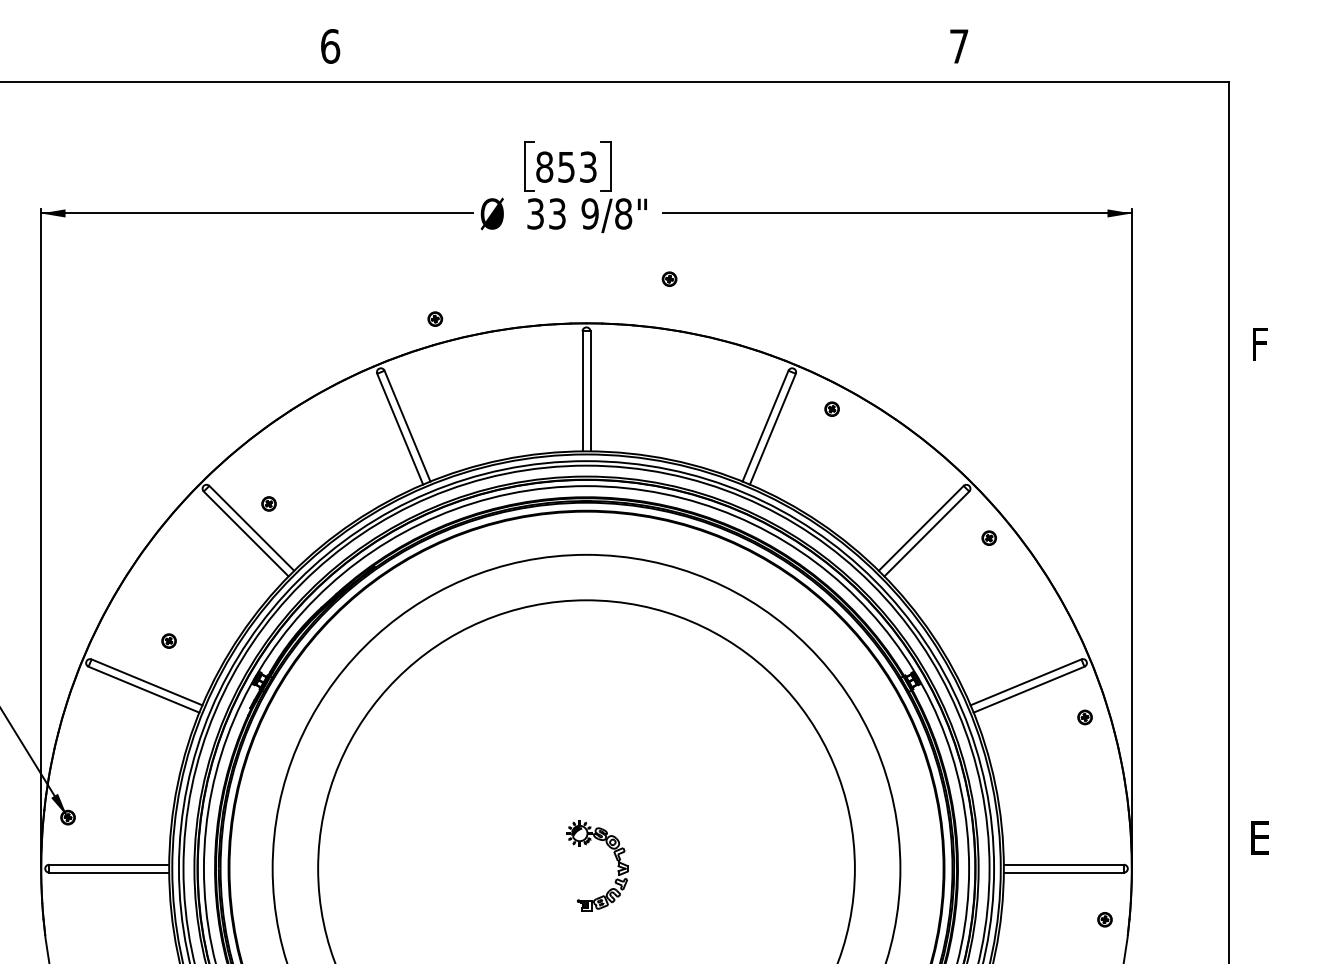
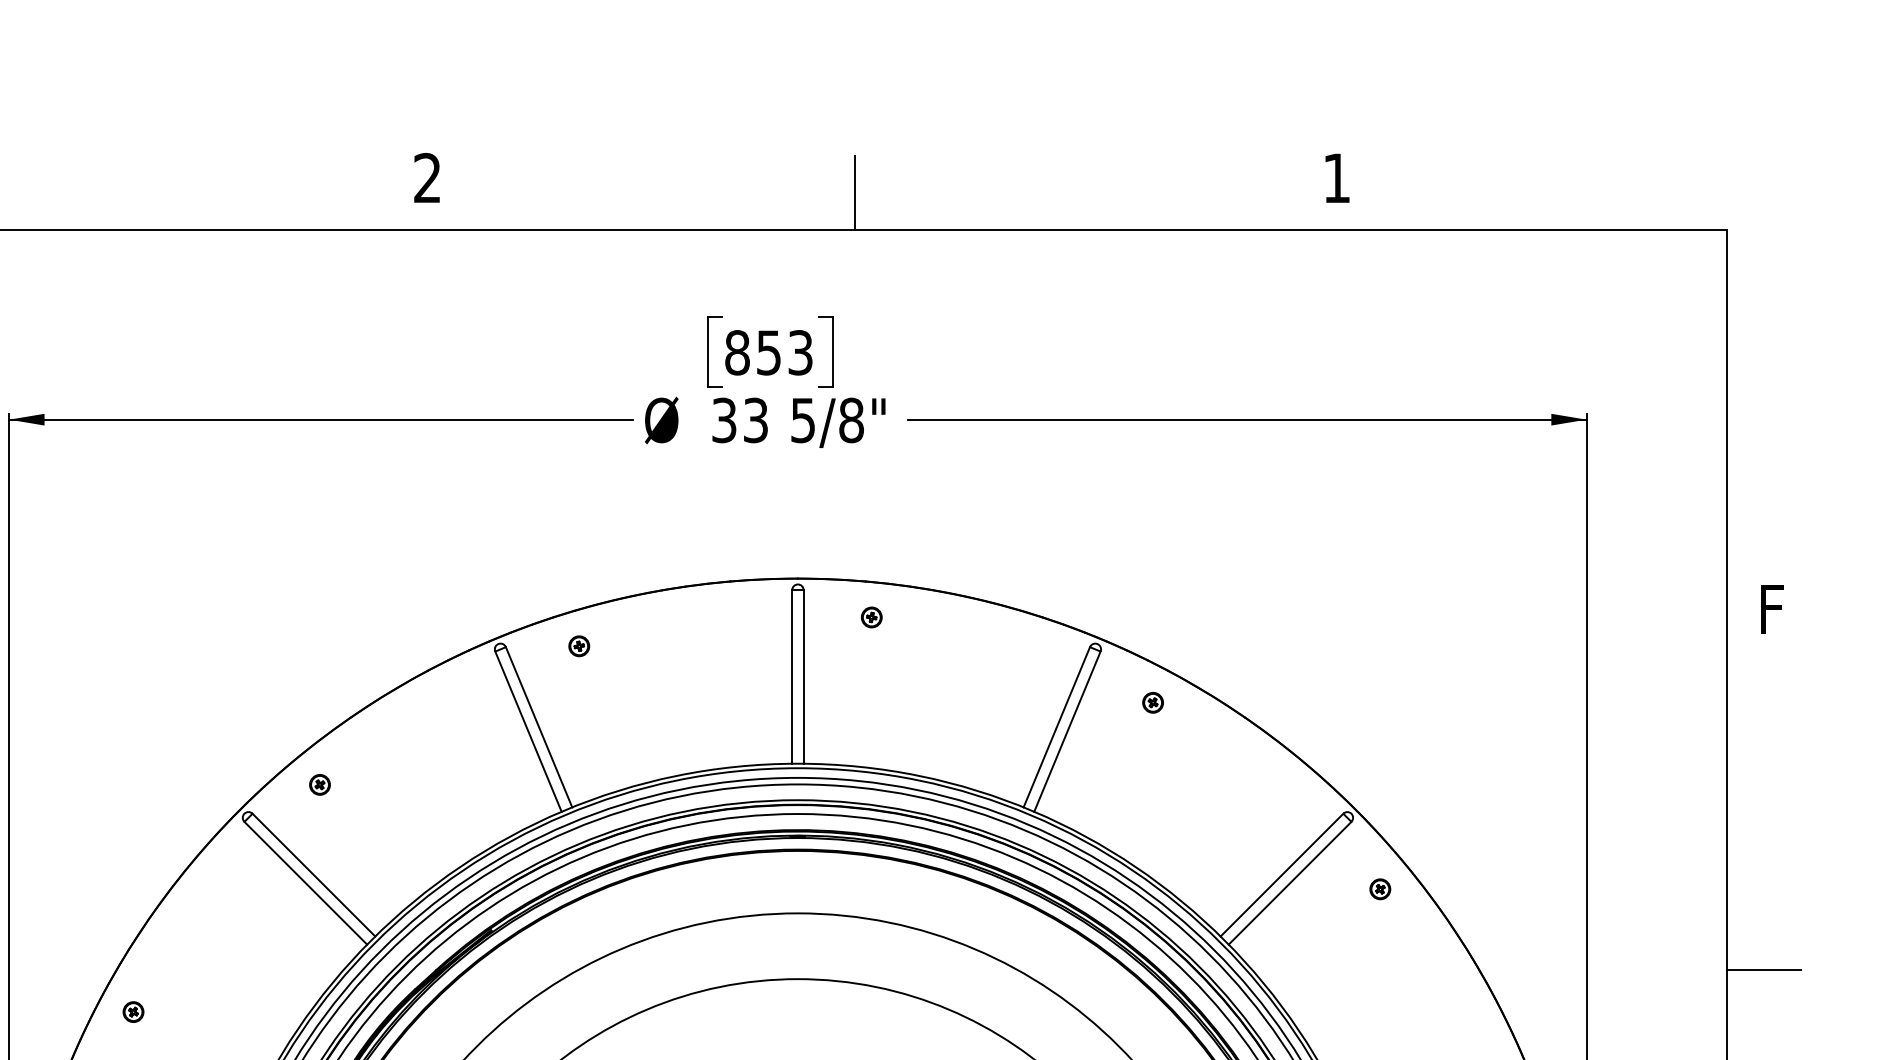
text: (330, 46) -> (427, 178), 6 -> 2
text: (959, 46) -> (1337, 178), 7 -> 1
line: (626, 56) -> (855, 192), added
text: (589, 213) -> (802, 419), 9/8" -> 5/8"
part: (669, 278) -> (871, 616), moved
part: (435, 318) -> (579, 645), moved
part: (268, 503) -> (319, 784), moved
line: (1254, 593) -> (1763, 969), added
part: (168, 640) -> (132, 1011), moved

